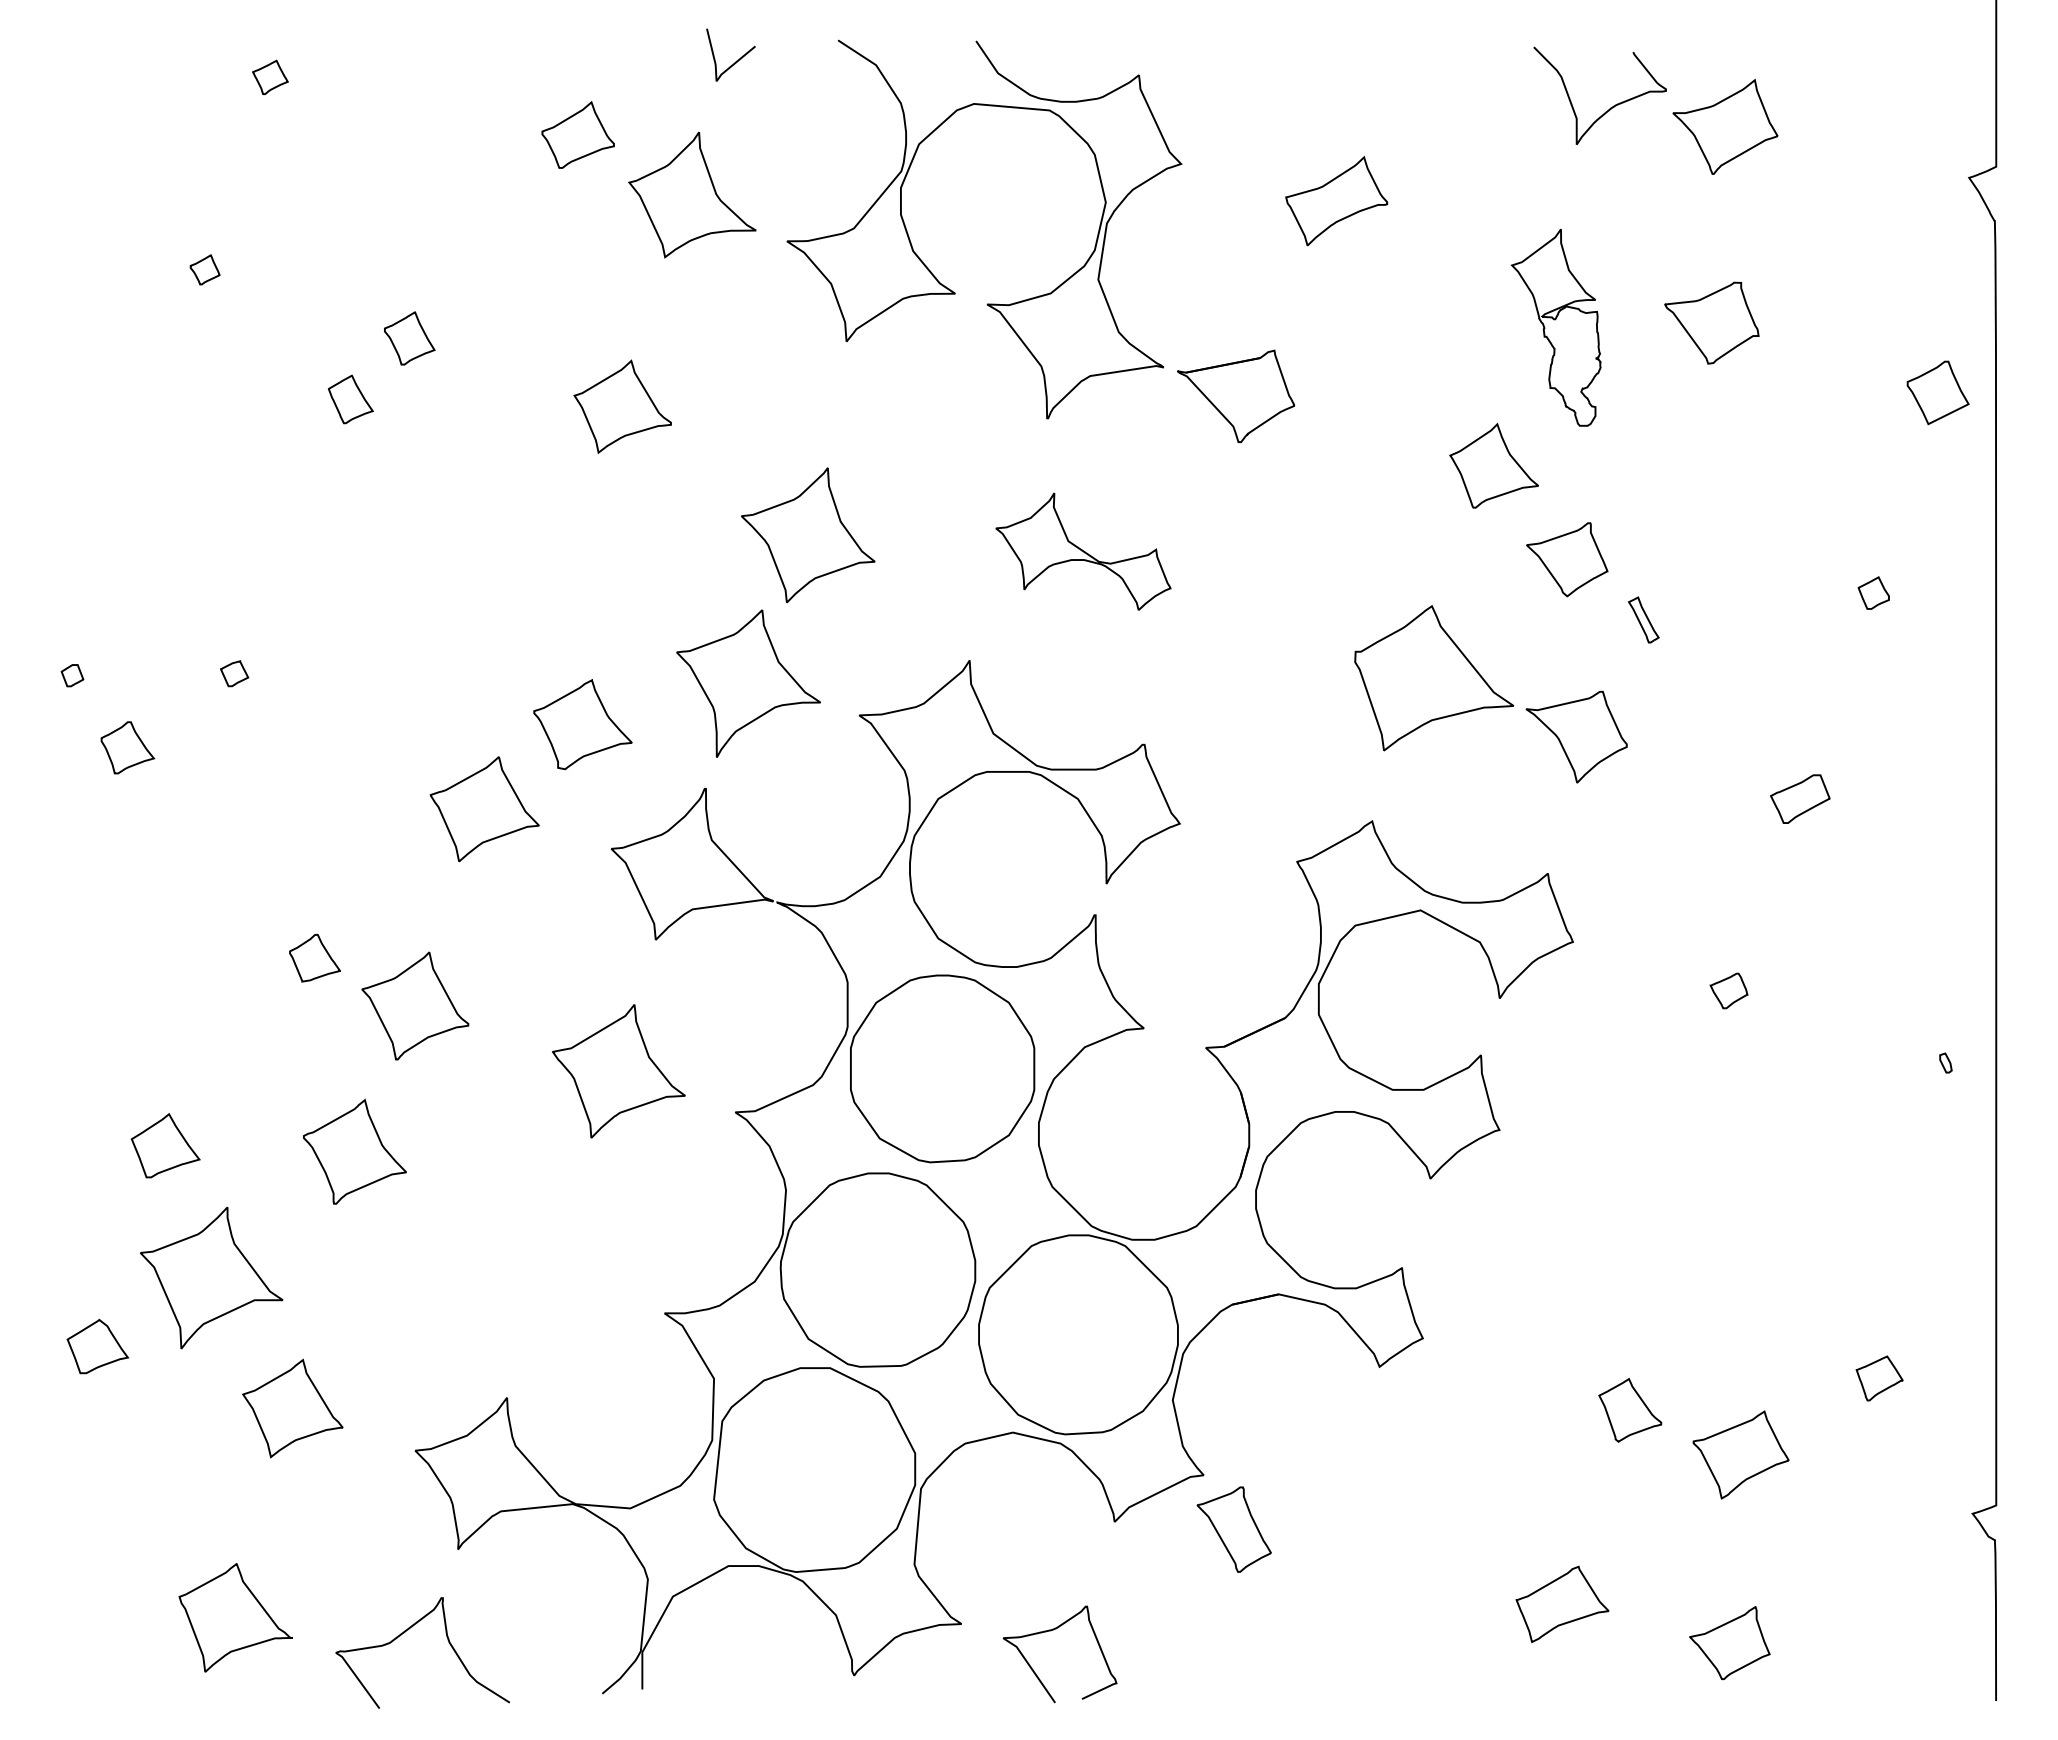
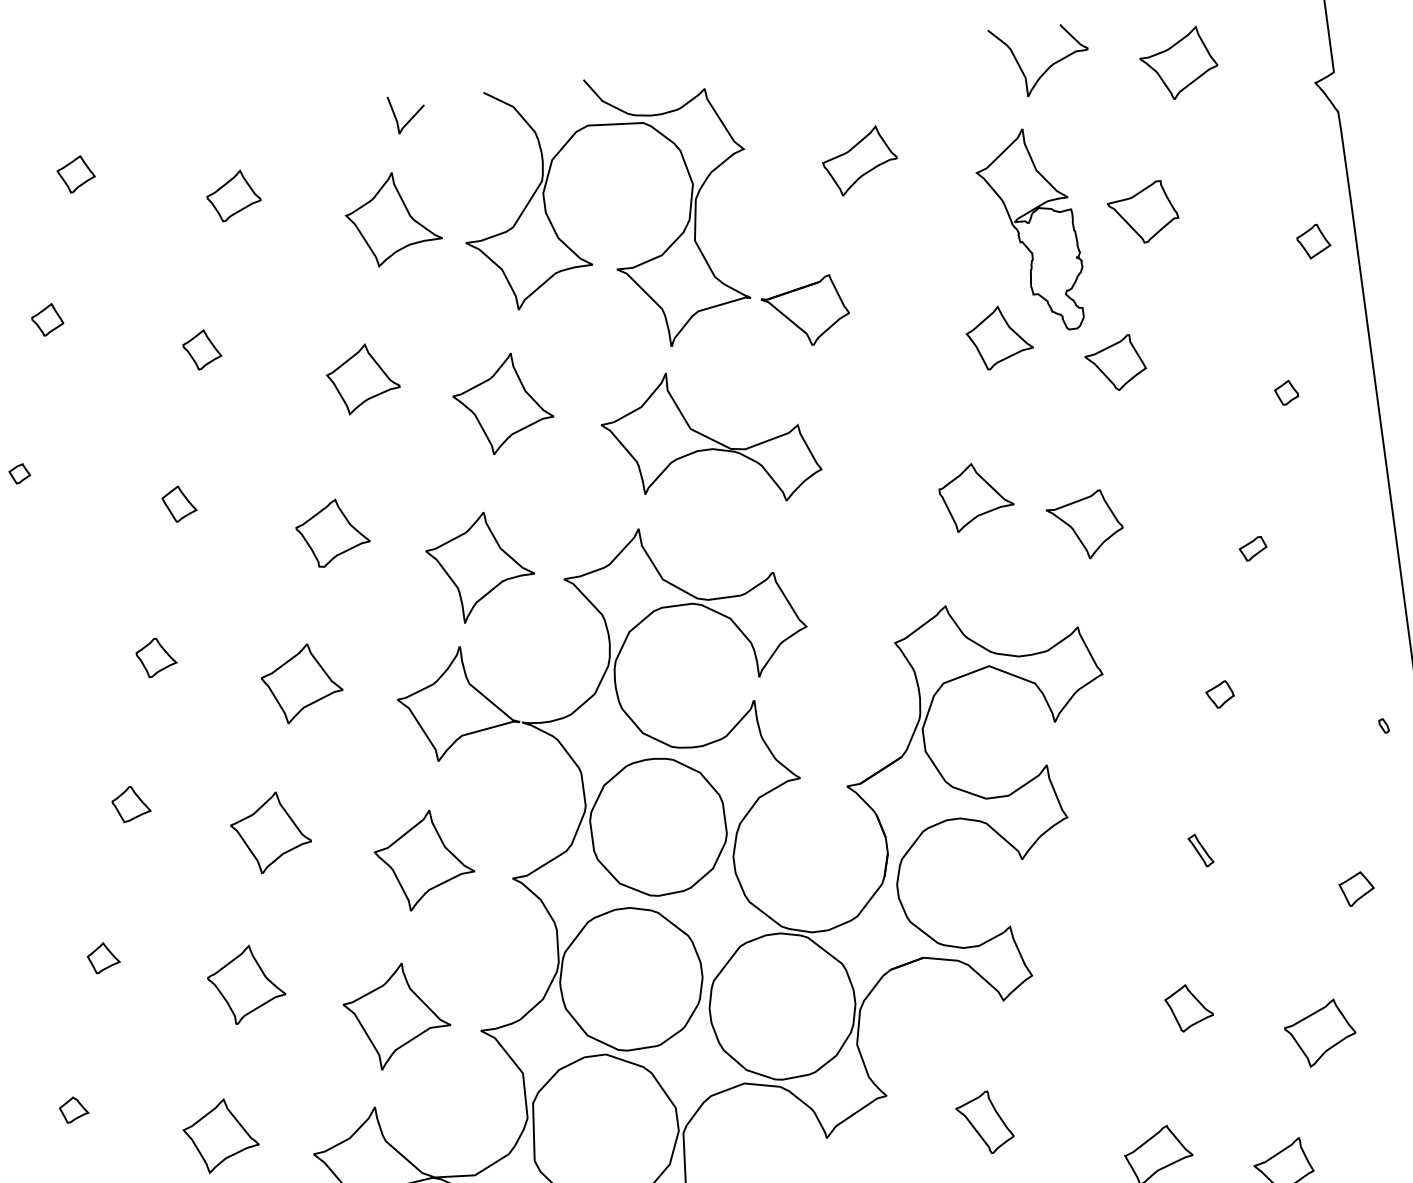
part: (270, 77) -> (76, 174), size x1.43
part: (1725, 126) -> (1179, 63), moved
part: (577, 134) -> (233, 195), moved
part: (204, 269) -> (47, 319), size x1.43
part: (1555, 327) -> (1030, 231), size x1.43
part: (1937, 392) -> (1313, 241), size x0.71
part: (350, 399) -> (179, 503), moved
part: (808, 535) -> (503, 403), moved
part: (1083, 551) -> (710, 438), size x1.67
part: (1567, 559) -> (1115, 363), moved
part: (1643, 619) -> (1200, 850), moved
part: (234, 673) -> (19, 473), moved
part: (1434, 677) -> (976, 496), size x0.62
part: (582, 724) -> (332, 532), moved
part: (127, 747) -> (156, 657), moved
part: (1800, 798) -> (1253, 548), size x0.62
part: (314, 958) -> (130, 804), moved
part: (165, 1145) -> (103, 957), size x0.62
part: (354, 1151) -> (246, 984), moved
part: (211, 1278) -> (397, 1016), moved
part: (97, 1346) -> (73, 1109), size x0.62
part: (1879, 1378) -> (1356, 888), moved
part: (1740, 1454) -> (1320, 1033), moved
part: (1233, 1529) -> (984, 1122), moved

